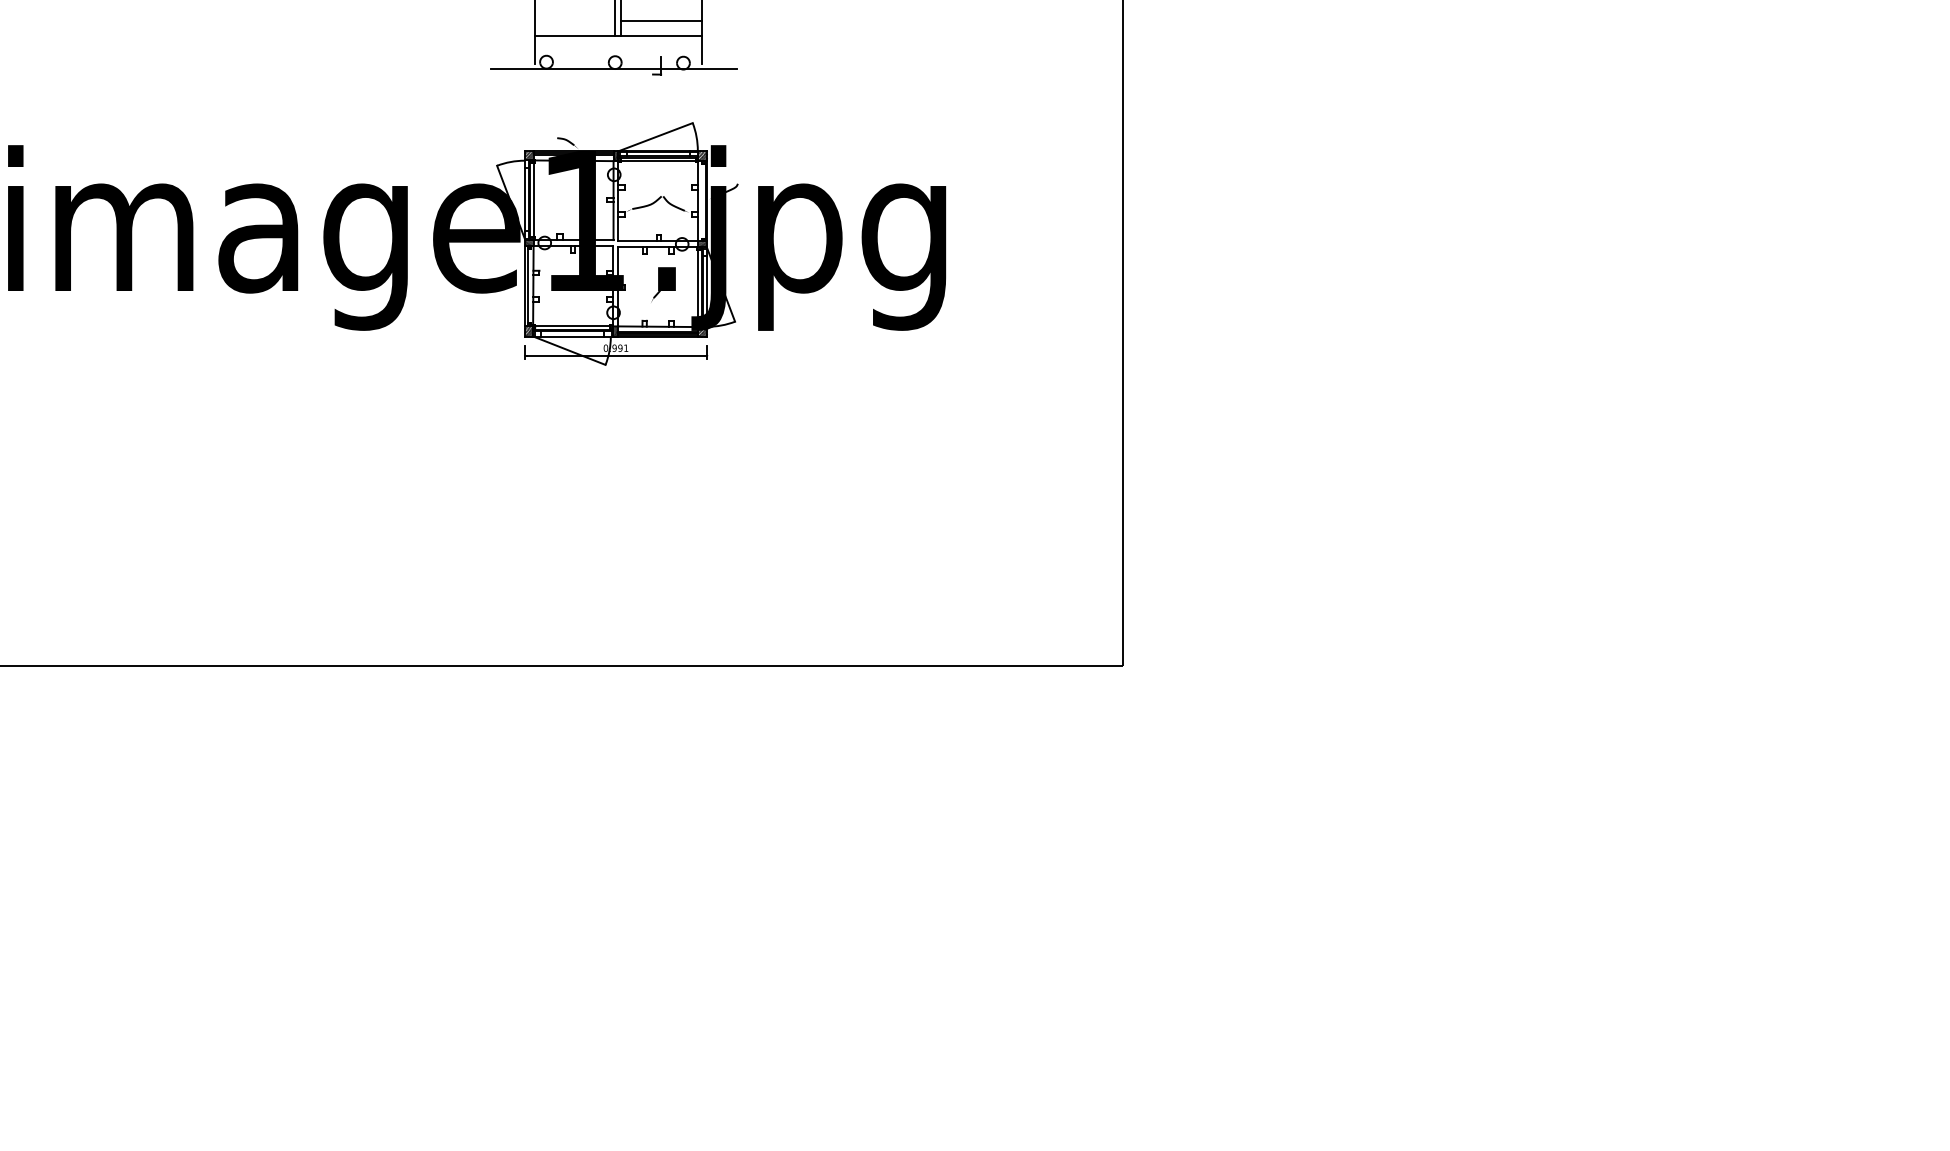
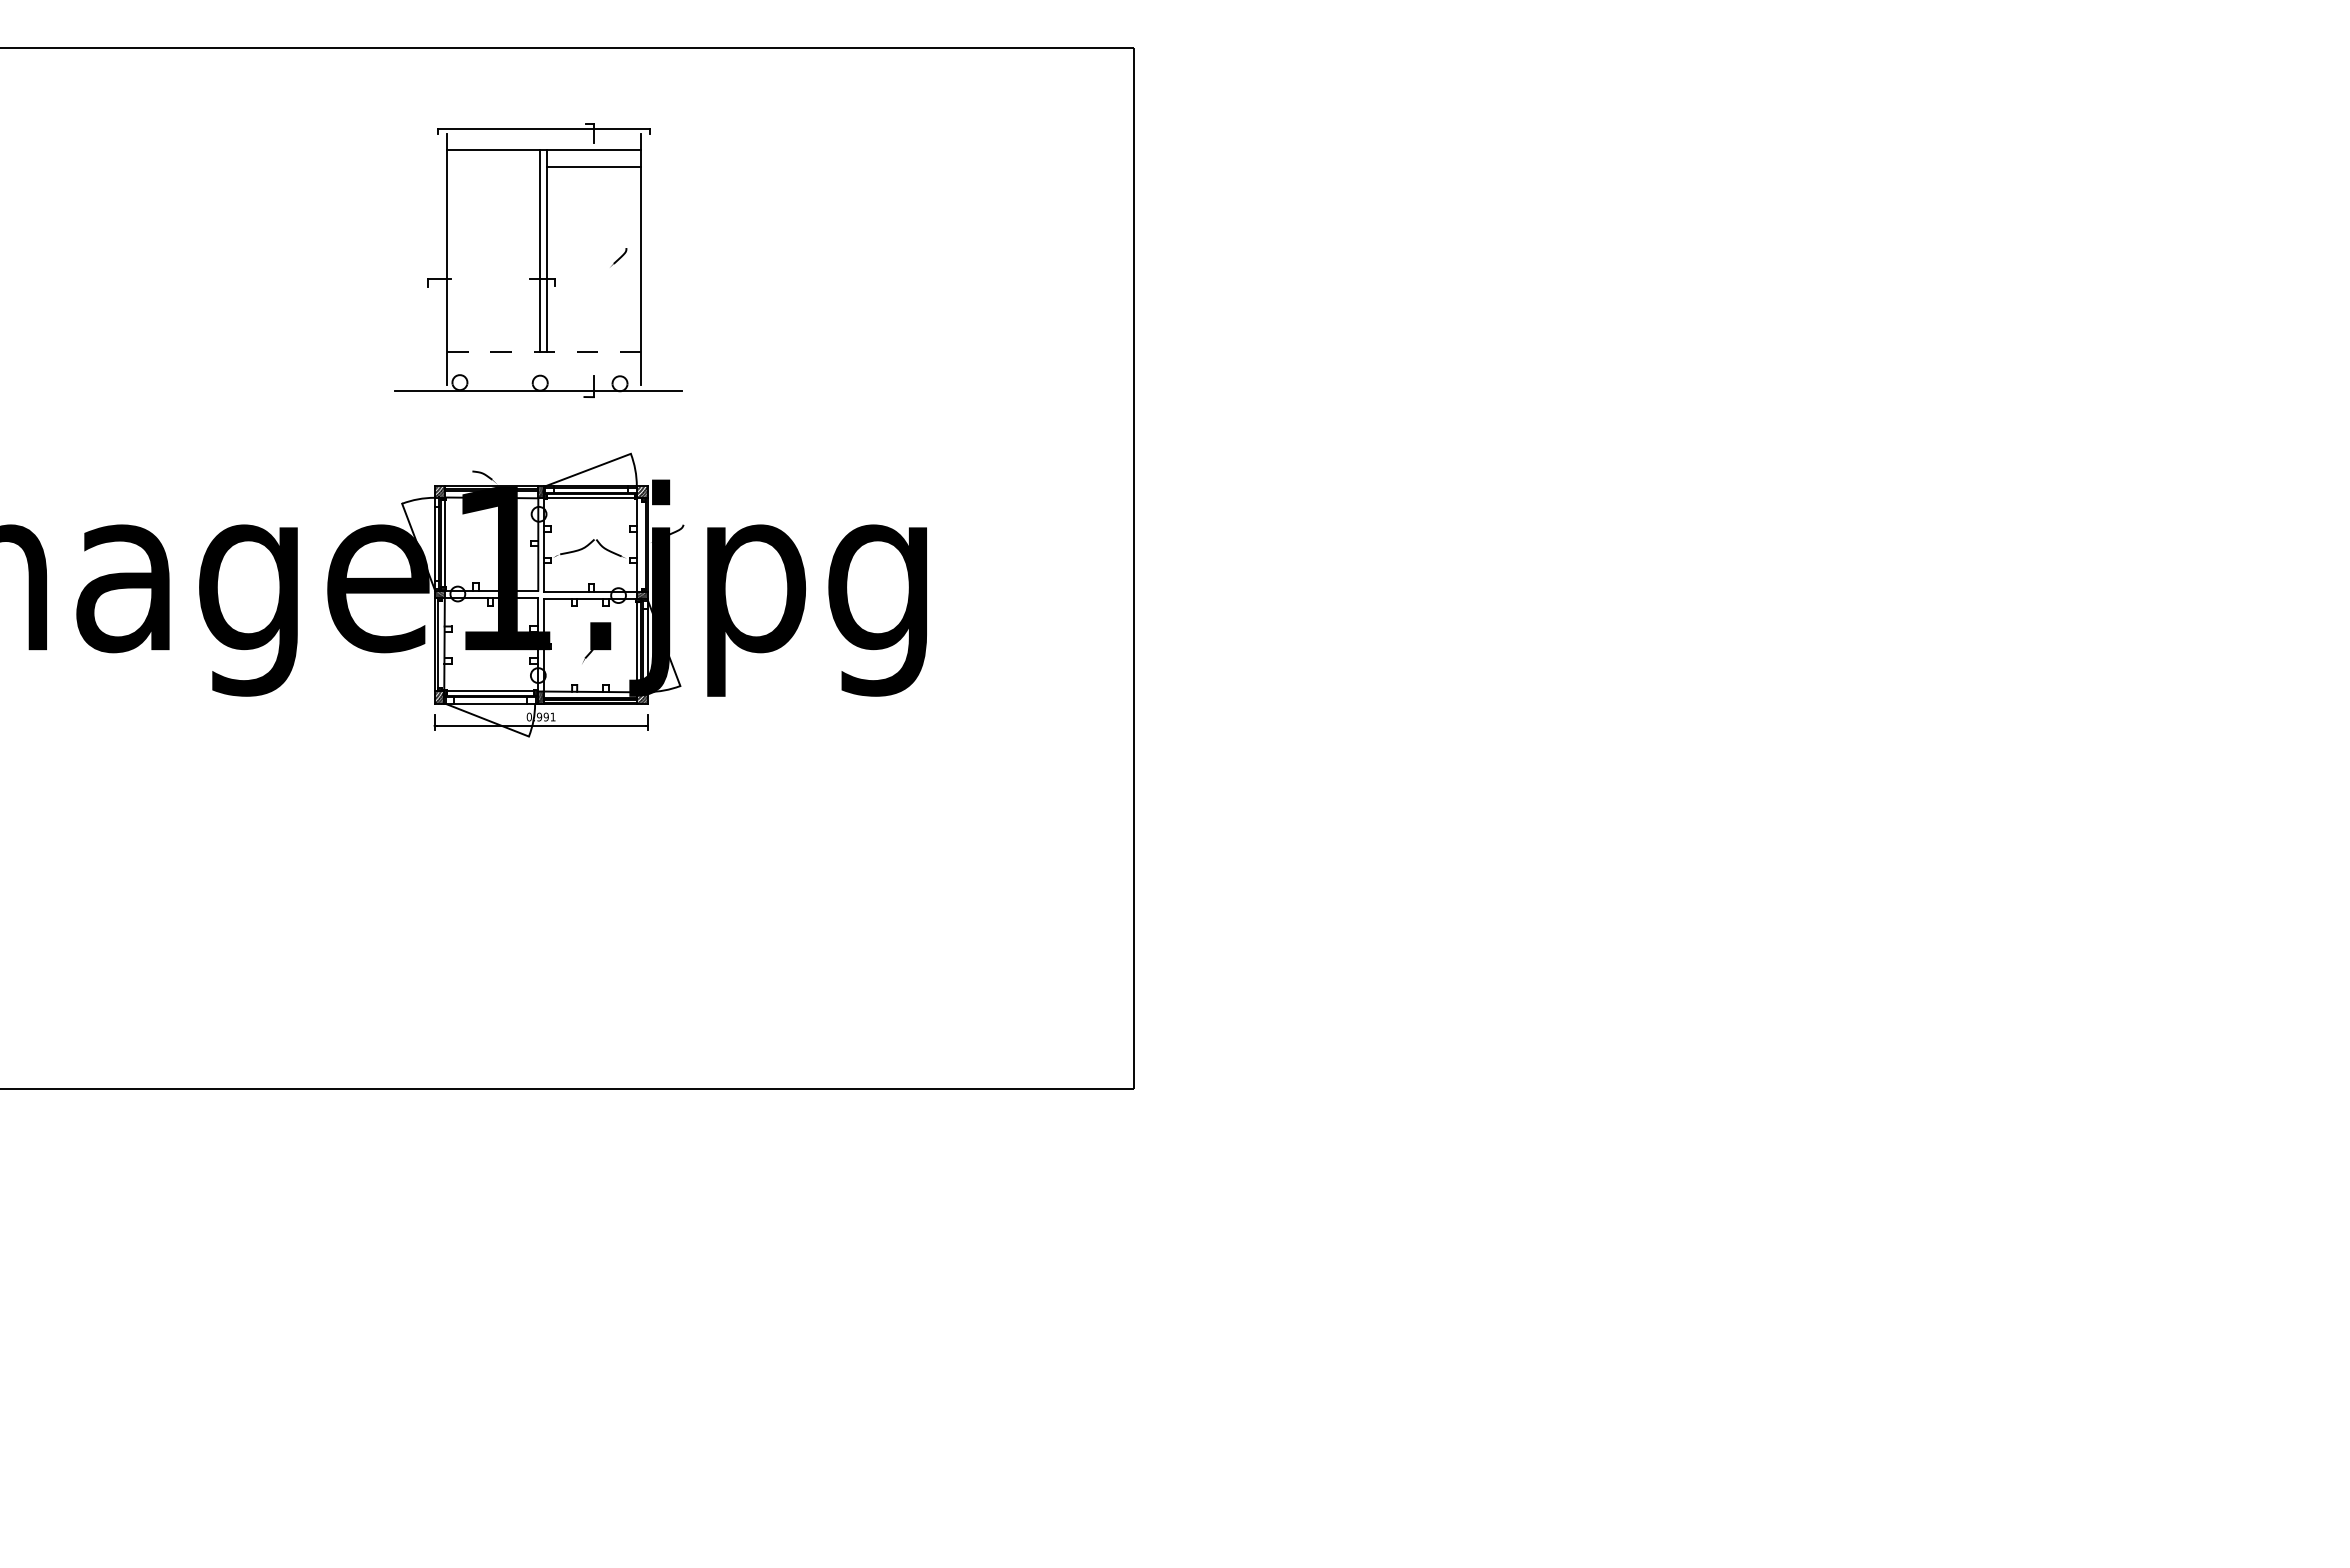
line: (661, 21) -> (594, 334), removed
line: (618, 35) -> (543, 351), solid -> dashed

